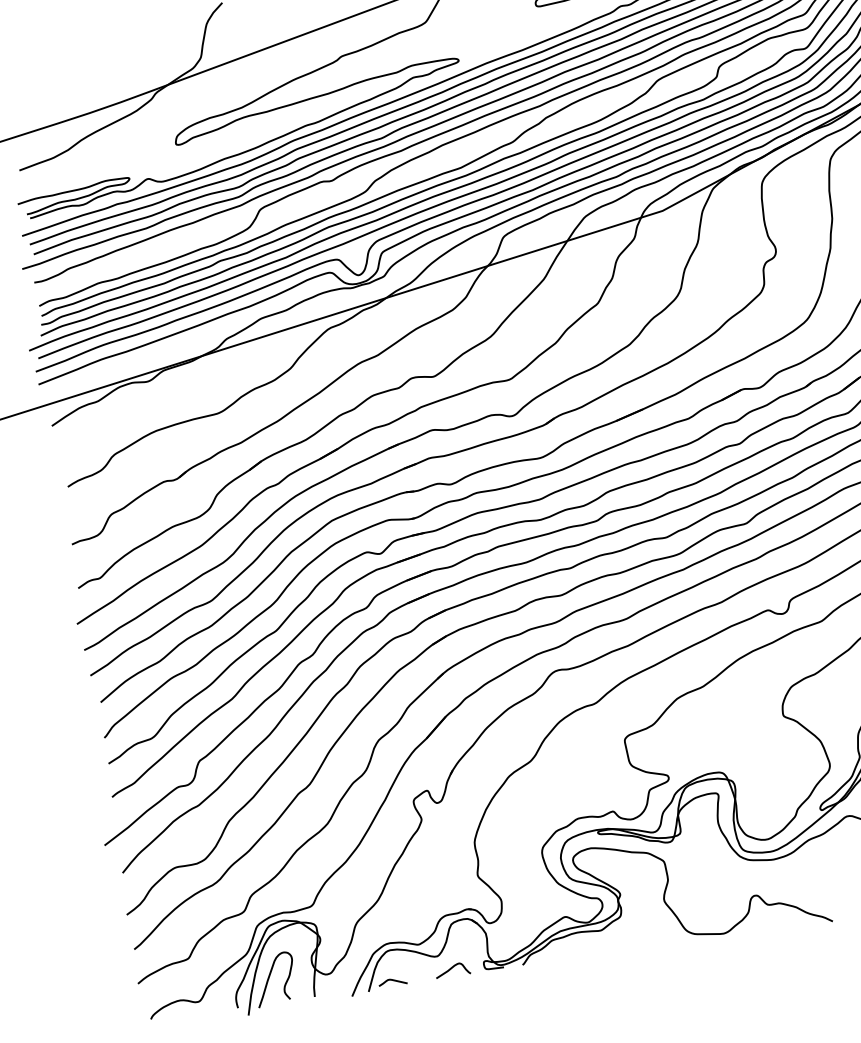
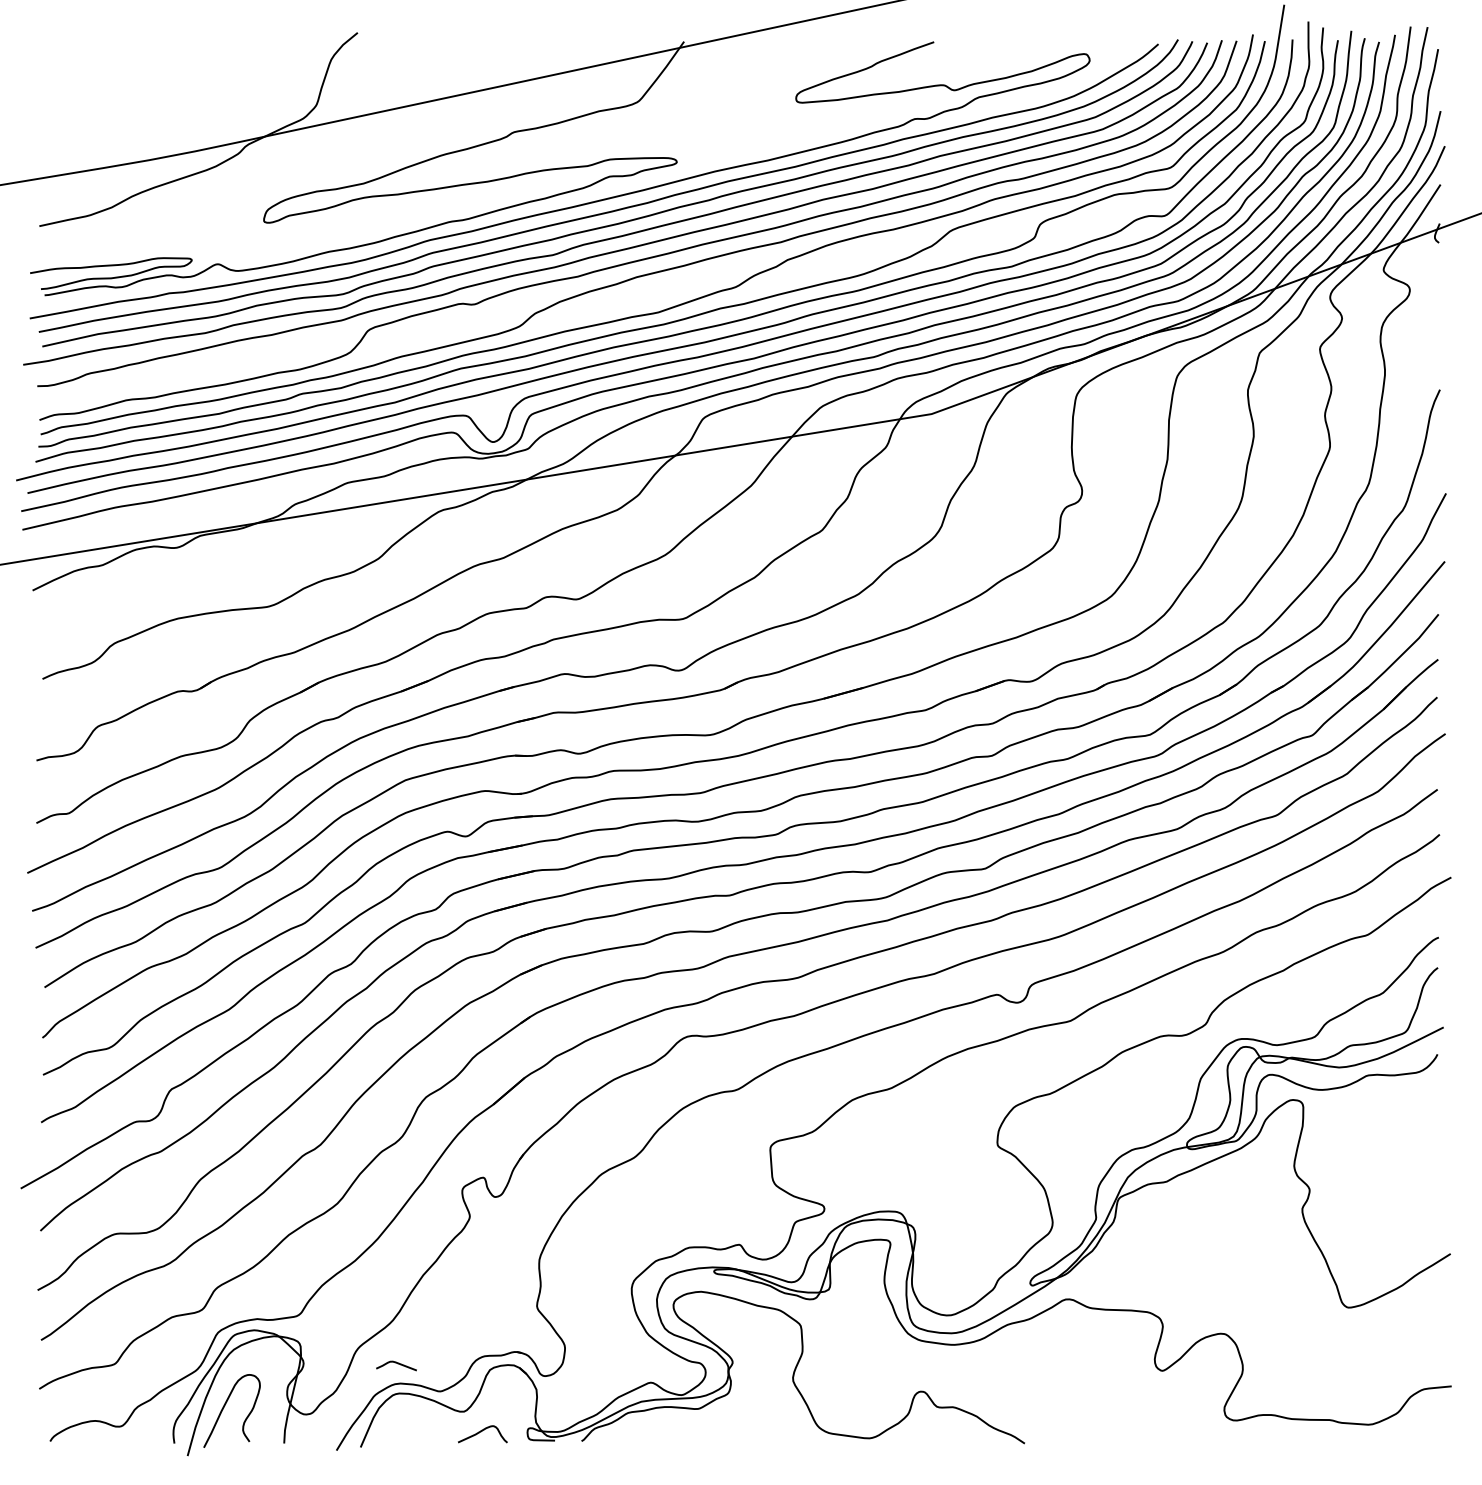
curve: (393, 981) -> (397, 1364), moved

